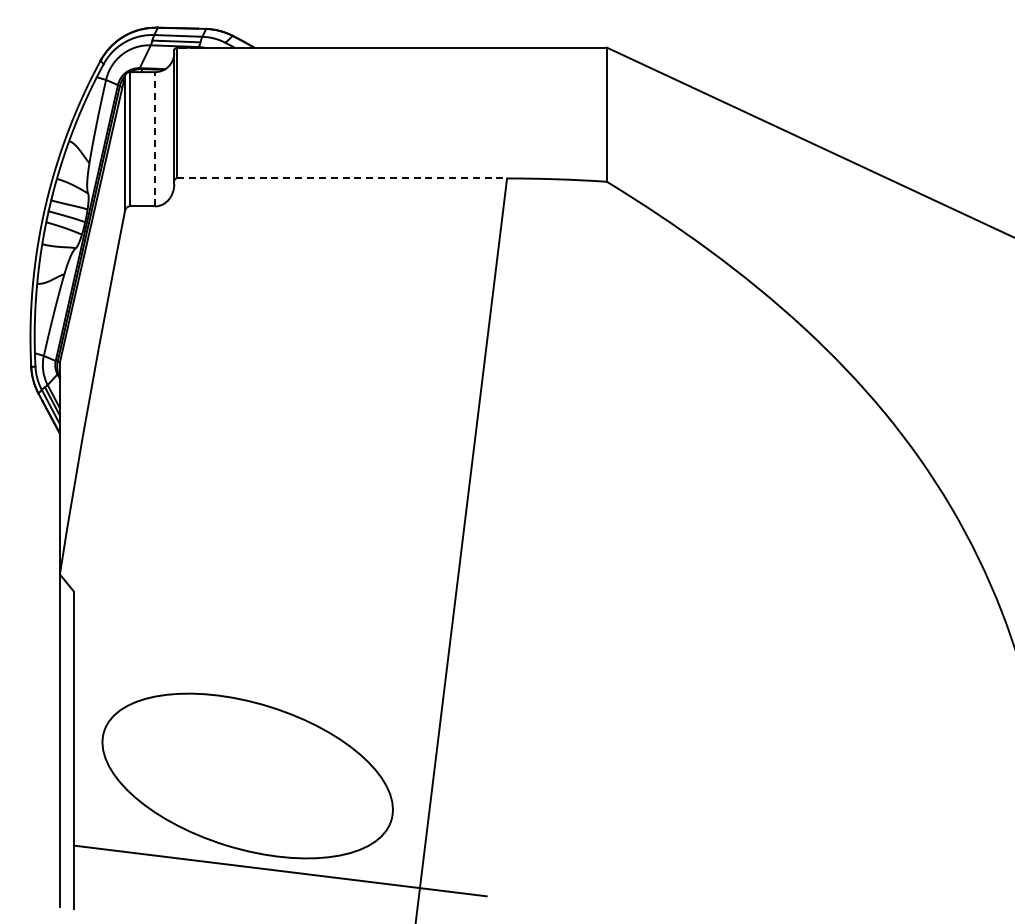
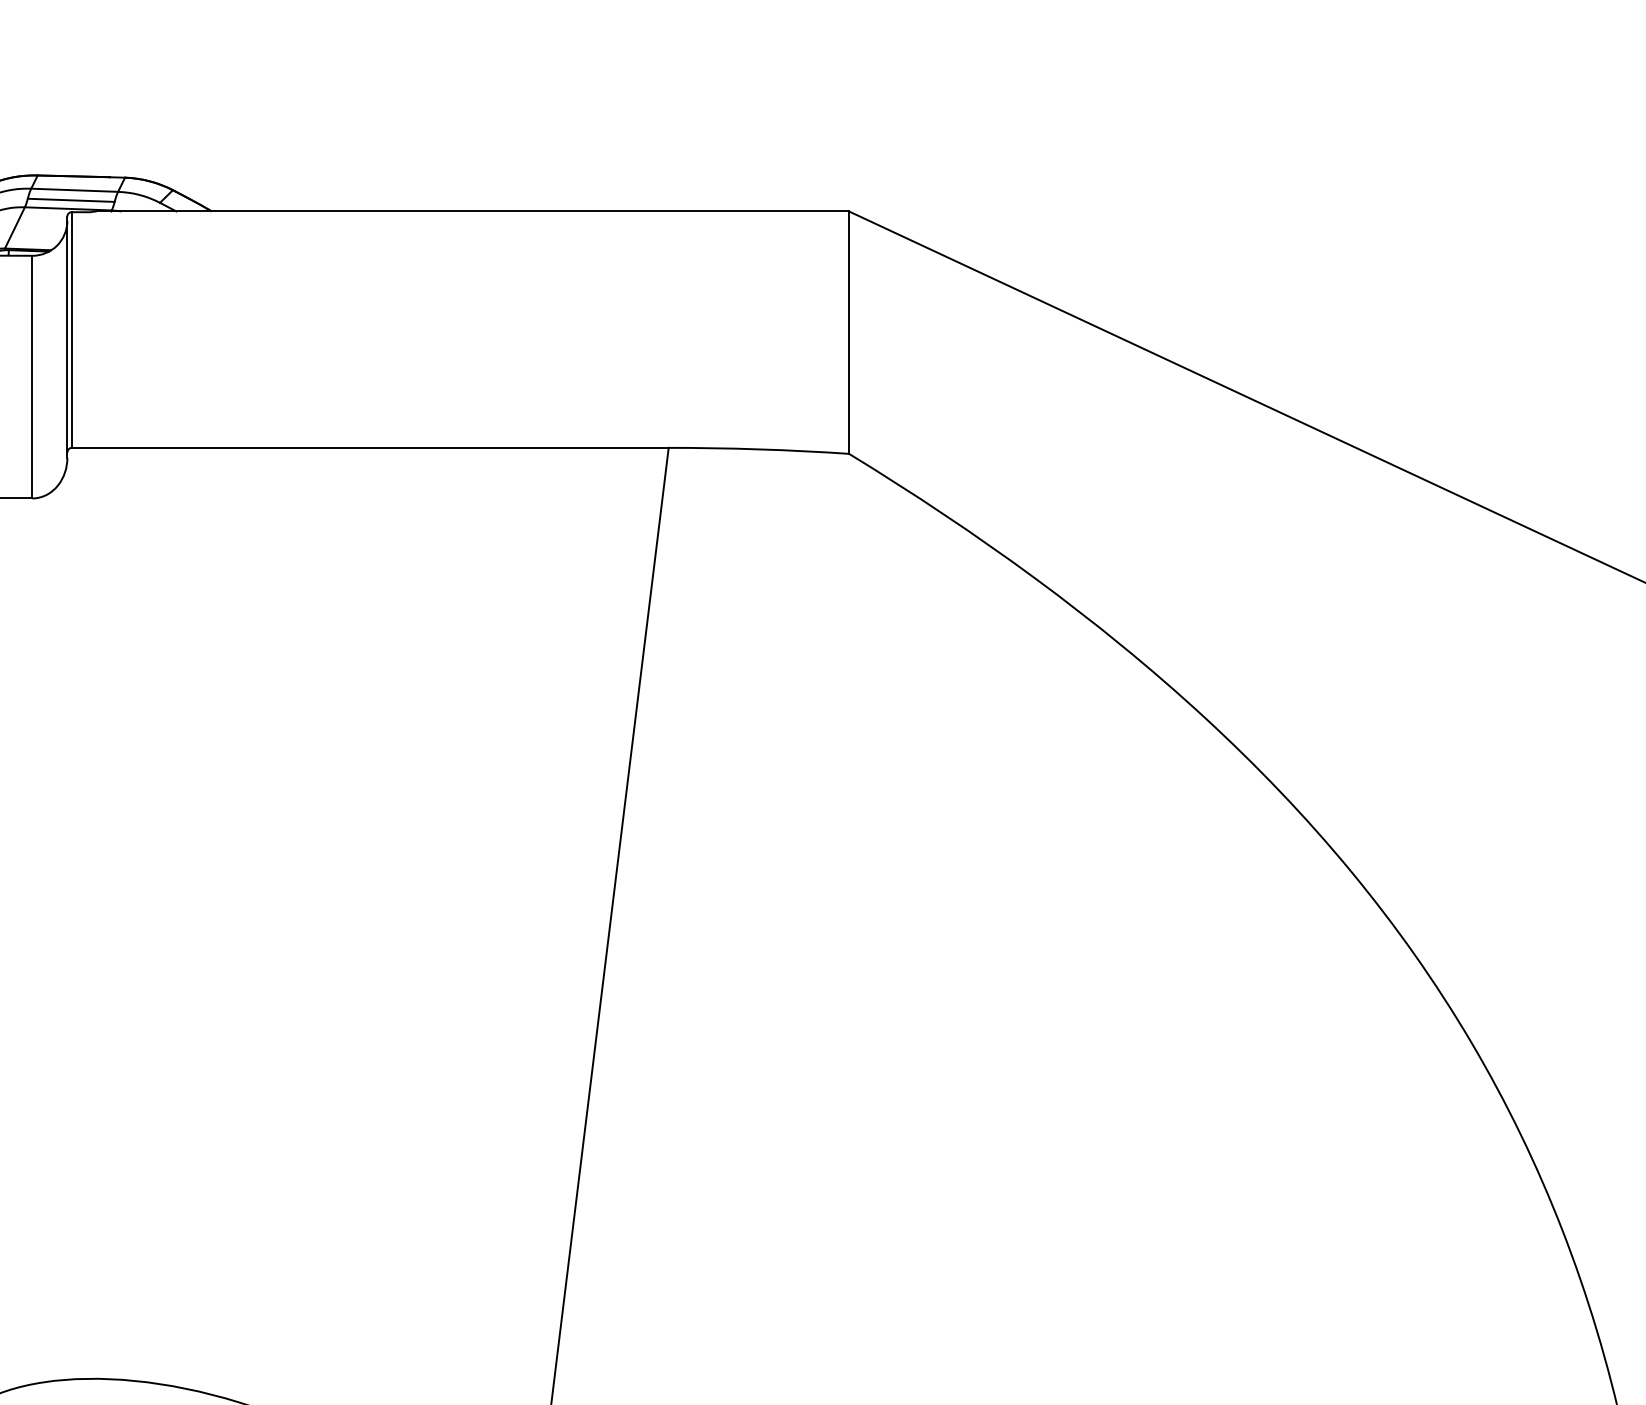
line: (154, 138) -> (31, 375), dashed -> solid
line: (342, 178) -> (371, 447), dashed -> solid

